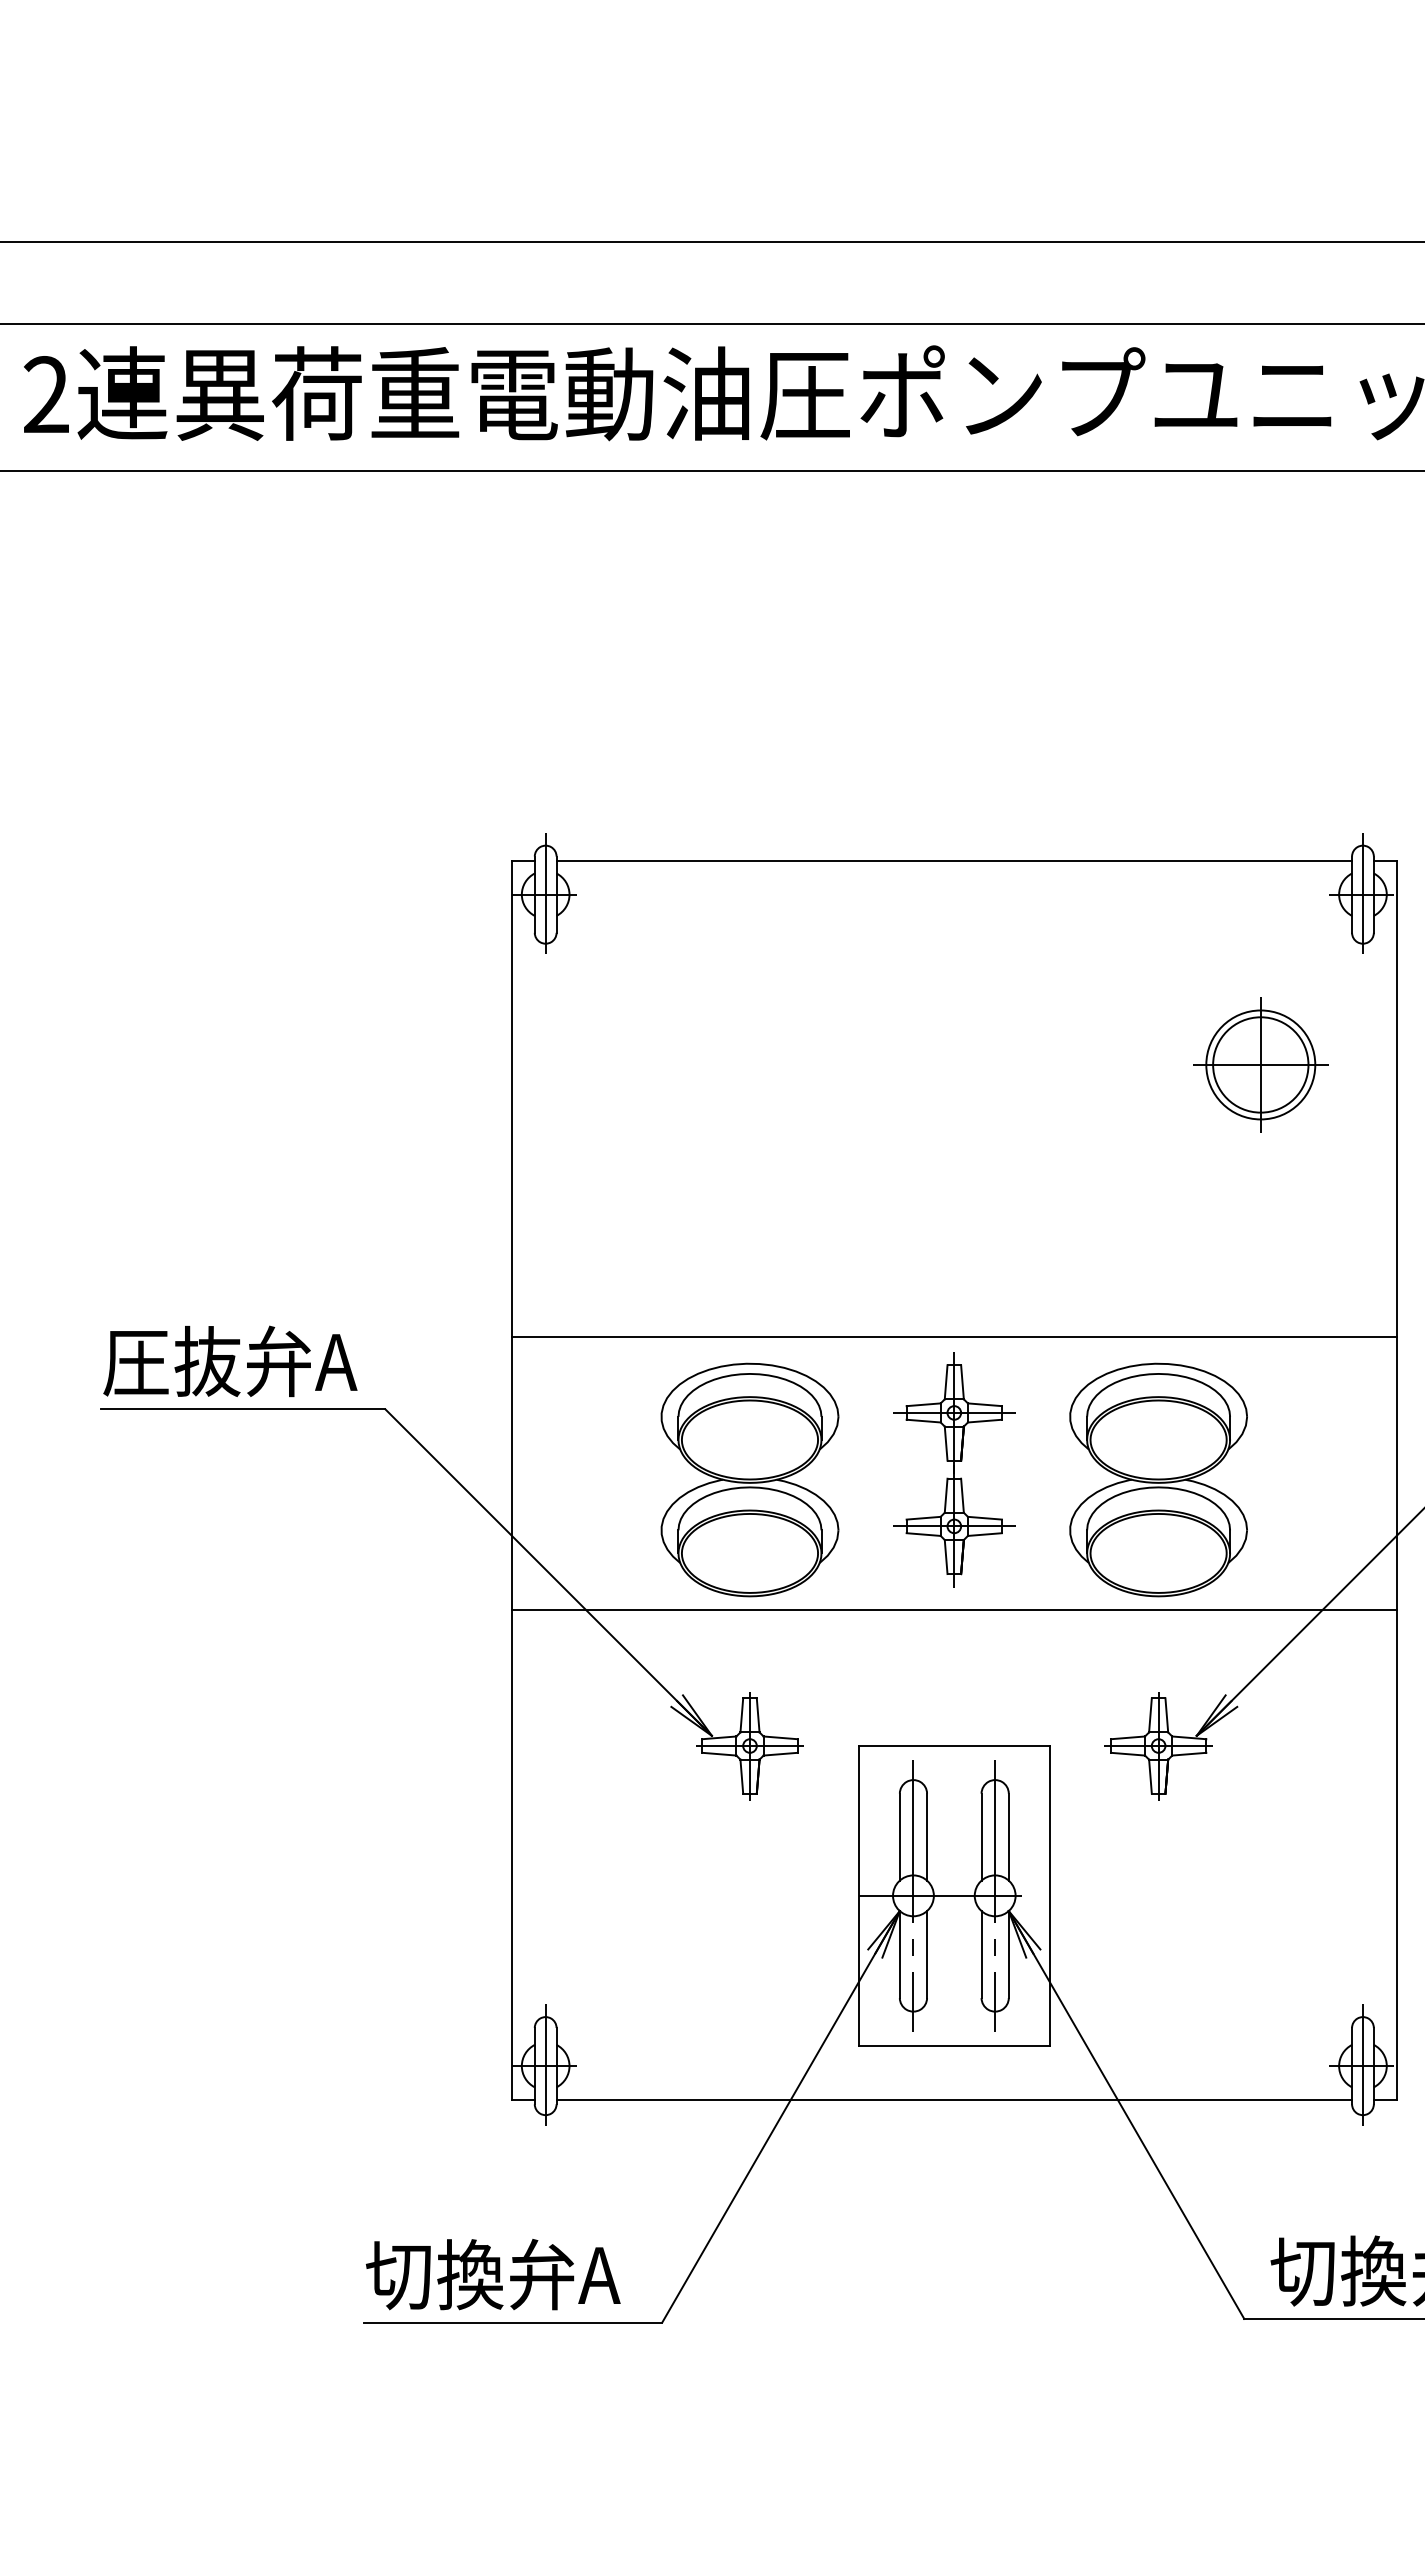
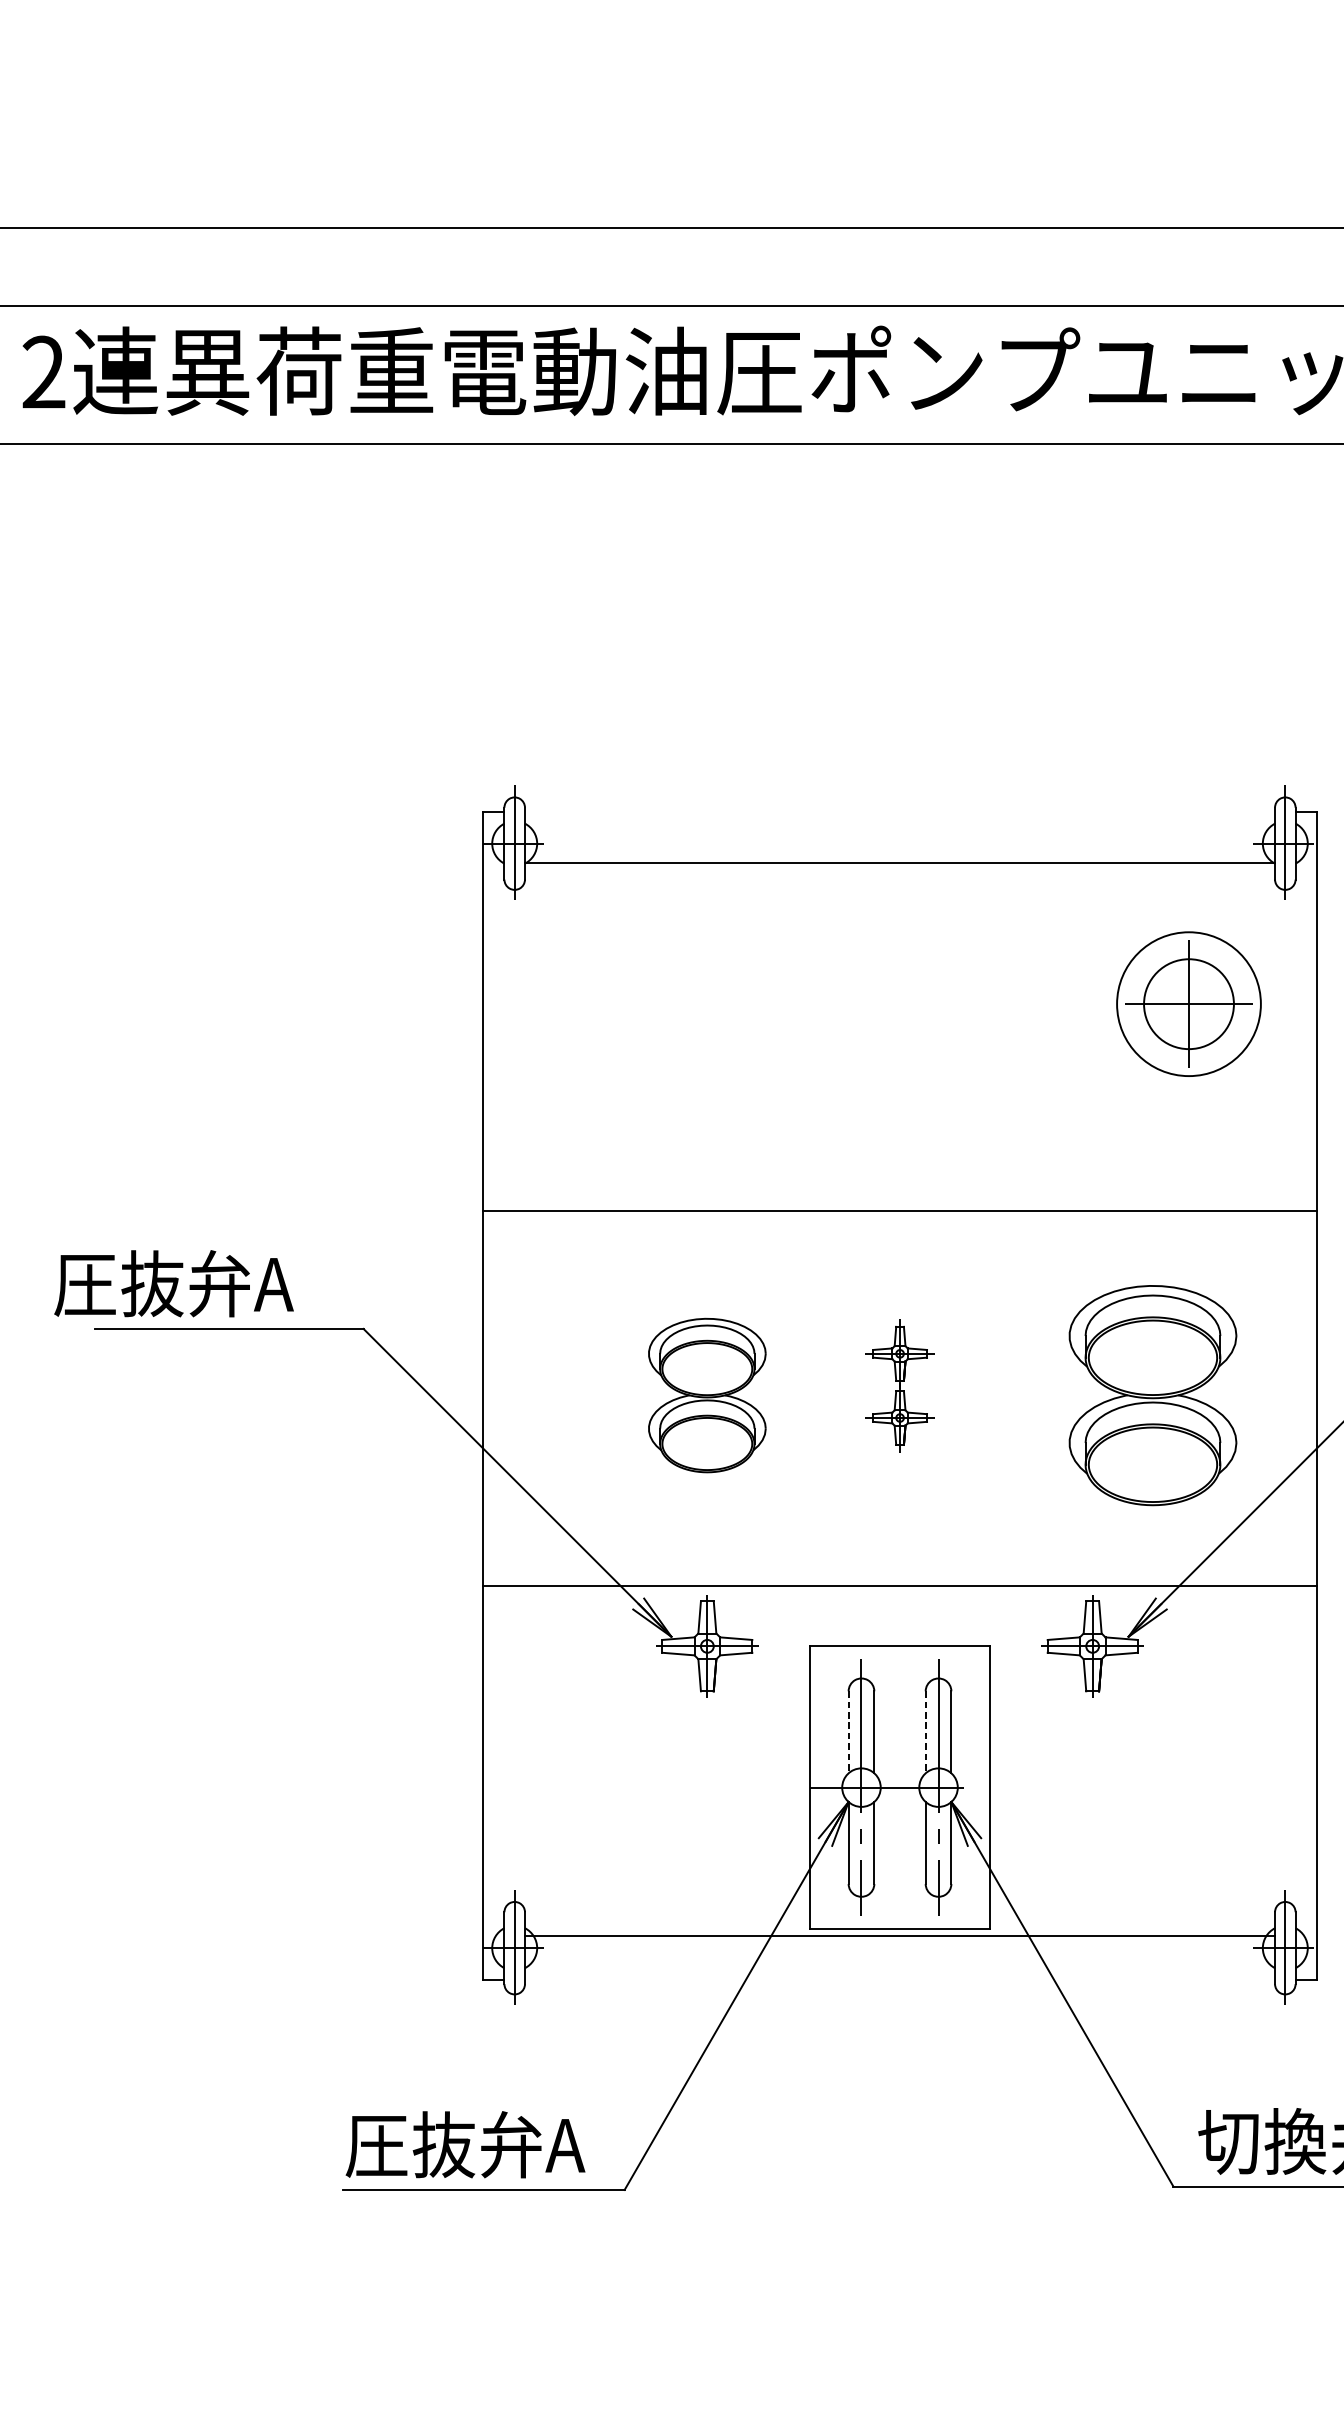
line: (954, 860) -> (900, 863), moved
circle: (1260, 1064) -> (1188, 1003), size x1.4
line: (954, 1337) -> (900, 1211), moved
text: (230, 1360) -> (174, 1282), moved
part: (954, 1469) -> (900, 1385), size x0.6
part: (749, 1479) -> (706, 1395), size x0.7
part: (1158, 1479) -> (1152, 1395), moved
line: (954, 1609) -> (900, 1585), moved
line: (899, 1837) -> (848, 1732), solid -> dashed
line: (981, 1837) -> (925, 1732), solid -> dashed
line: (954, 2100) -> (900, 1936), moved
text: (434, 2274) -> (409, 2144), 切換弁A -> 圧抜弁A

